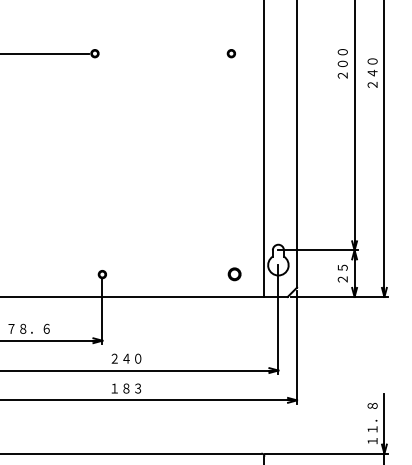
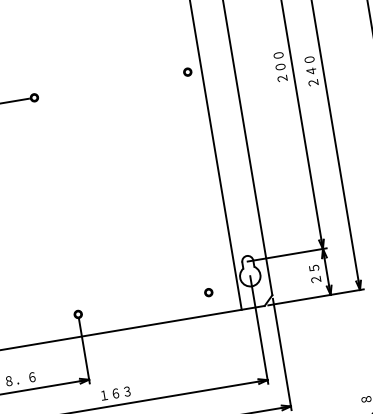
part: (230, 53) -> (186, 72), moved
part: (234, 274) -> (208, 292), size x0.62
text: (126, 358) -> (115, 393), ２４０ -> １６３

